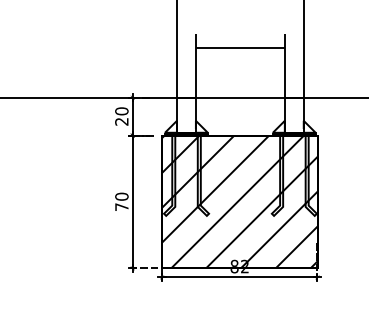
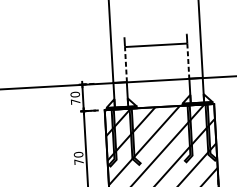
line: (196, 72) -> (126, 64), solid -> dashed
line: (284, 72) -> (188, 60), solid -> dashed
text: (121, 121) -> (75, 101), 20 -> 70

